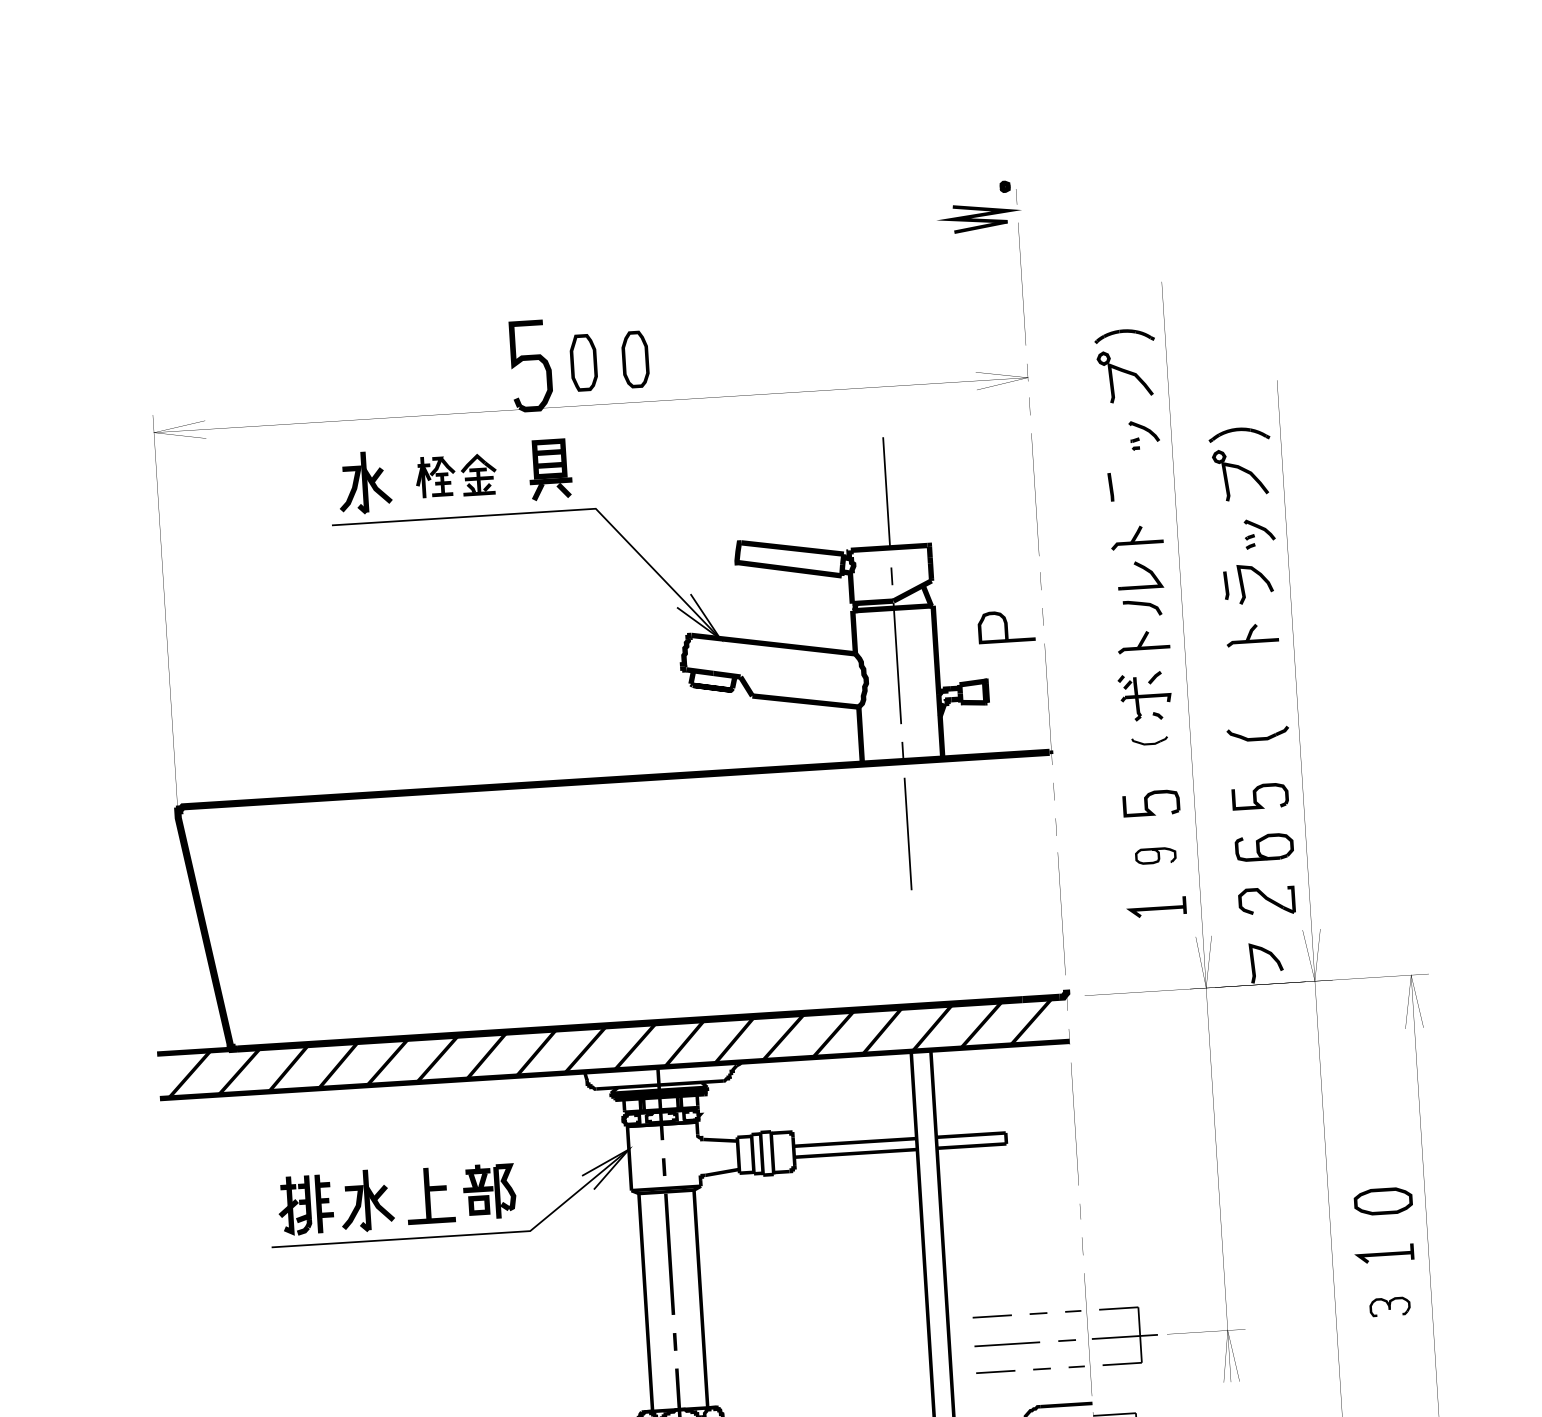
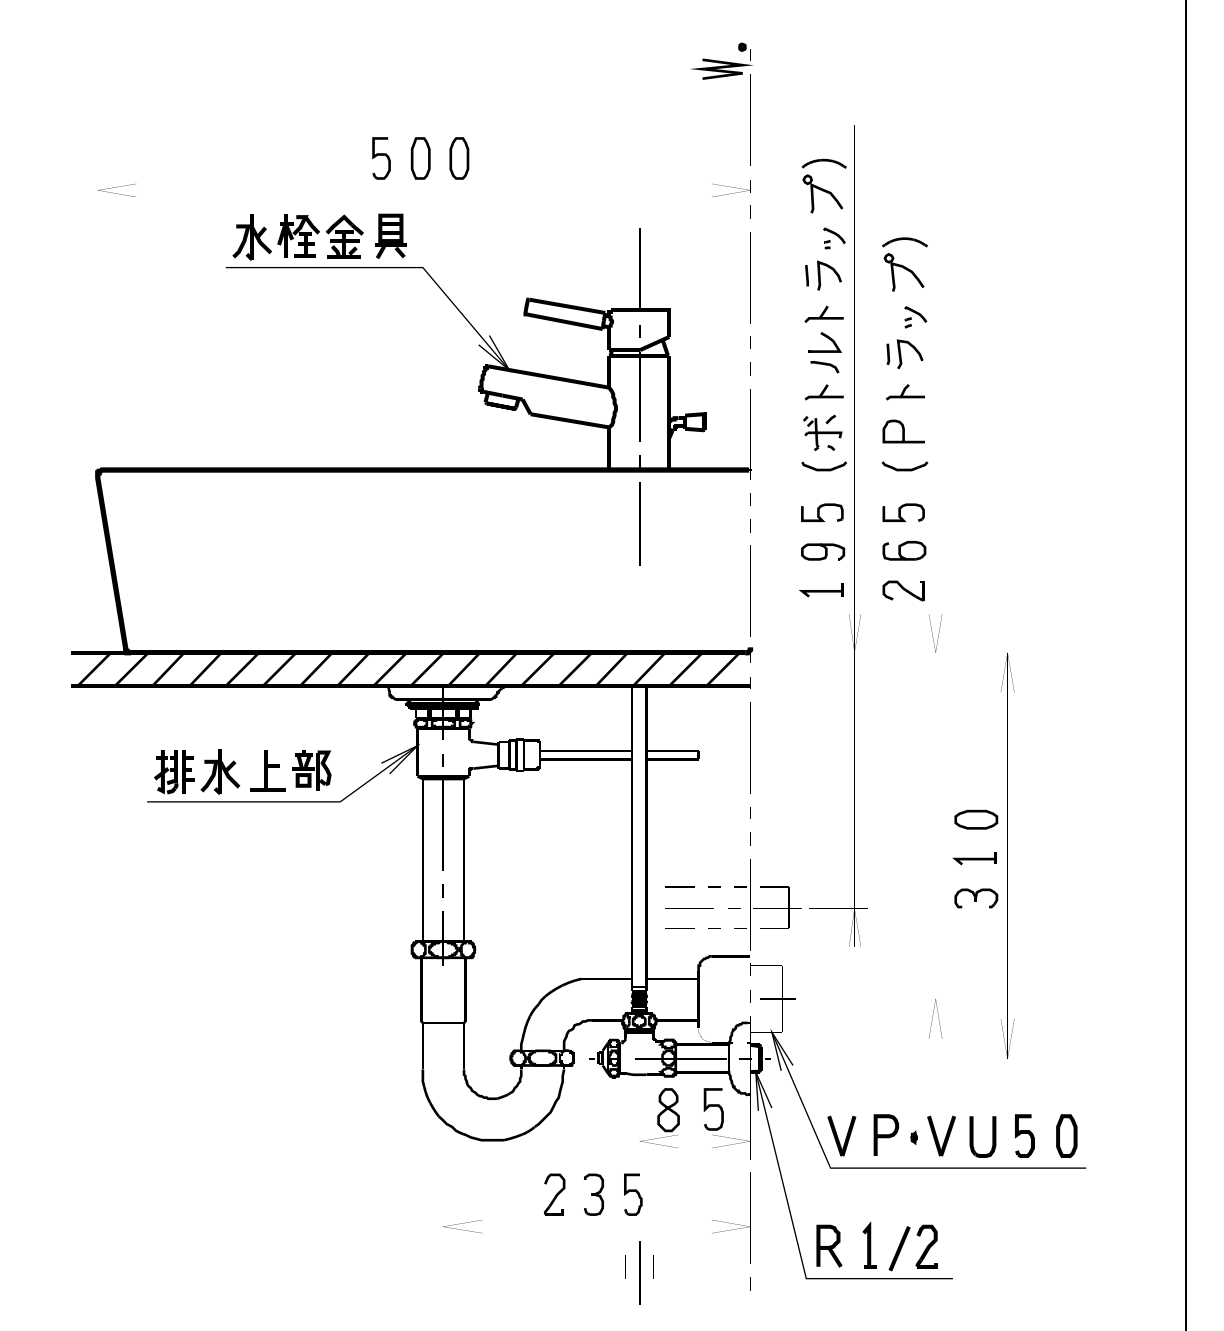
part: (531, 366) -> (381, 158), size x0.62
part: (456, 475) -> (320, 236), size x1.43
curve: (1006, 626) -> (903, 431), moved
part: (1148, 741) -> (823, 466), size x1.67
part: (1156, 855) -> (823, 551), size x1.43
curve: (1271, 956) -> (833, 271), moved
part: (1390, 1306) -> (976, 898), size x1.43

